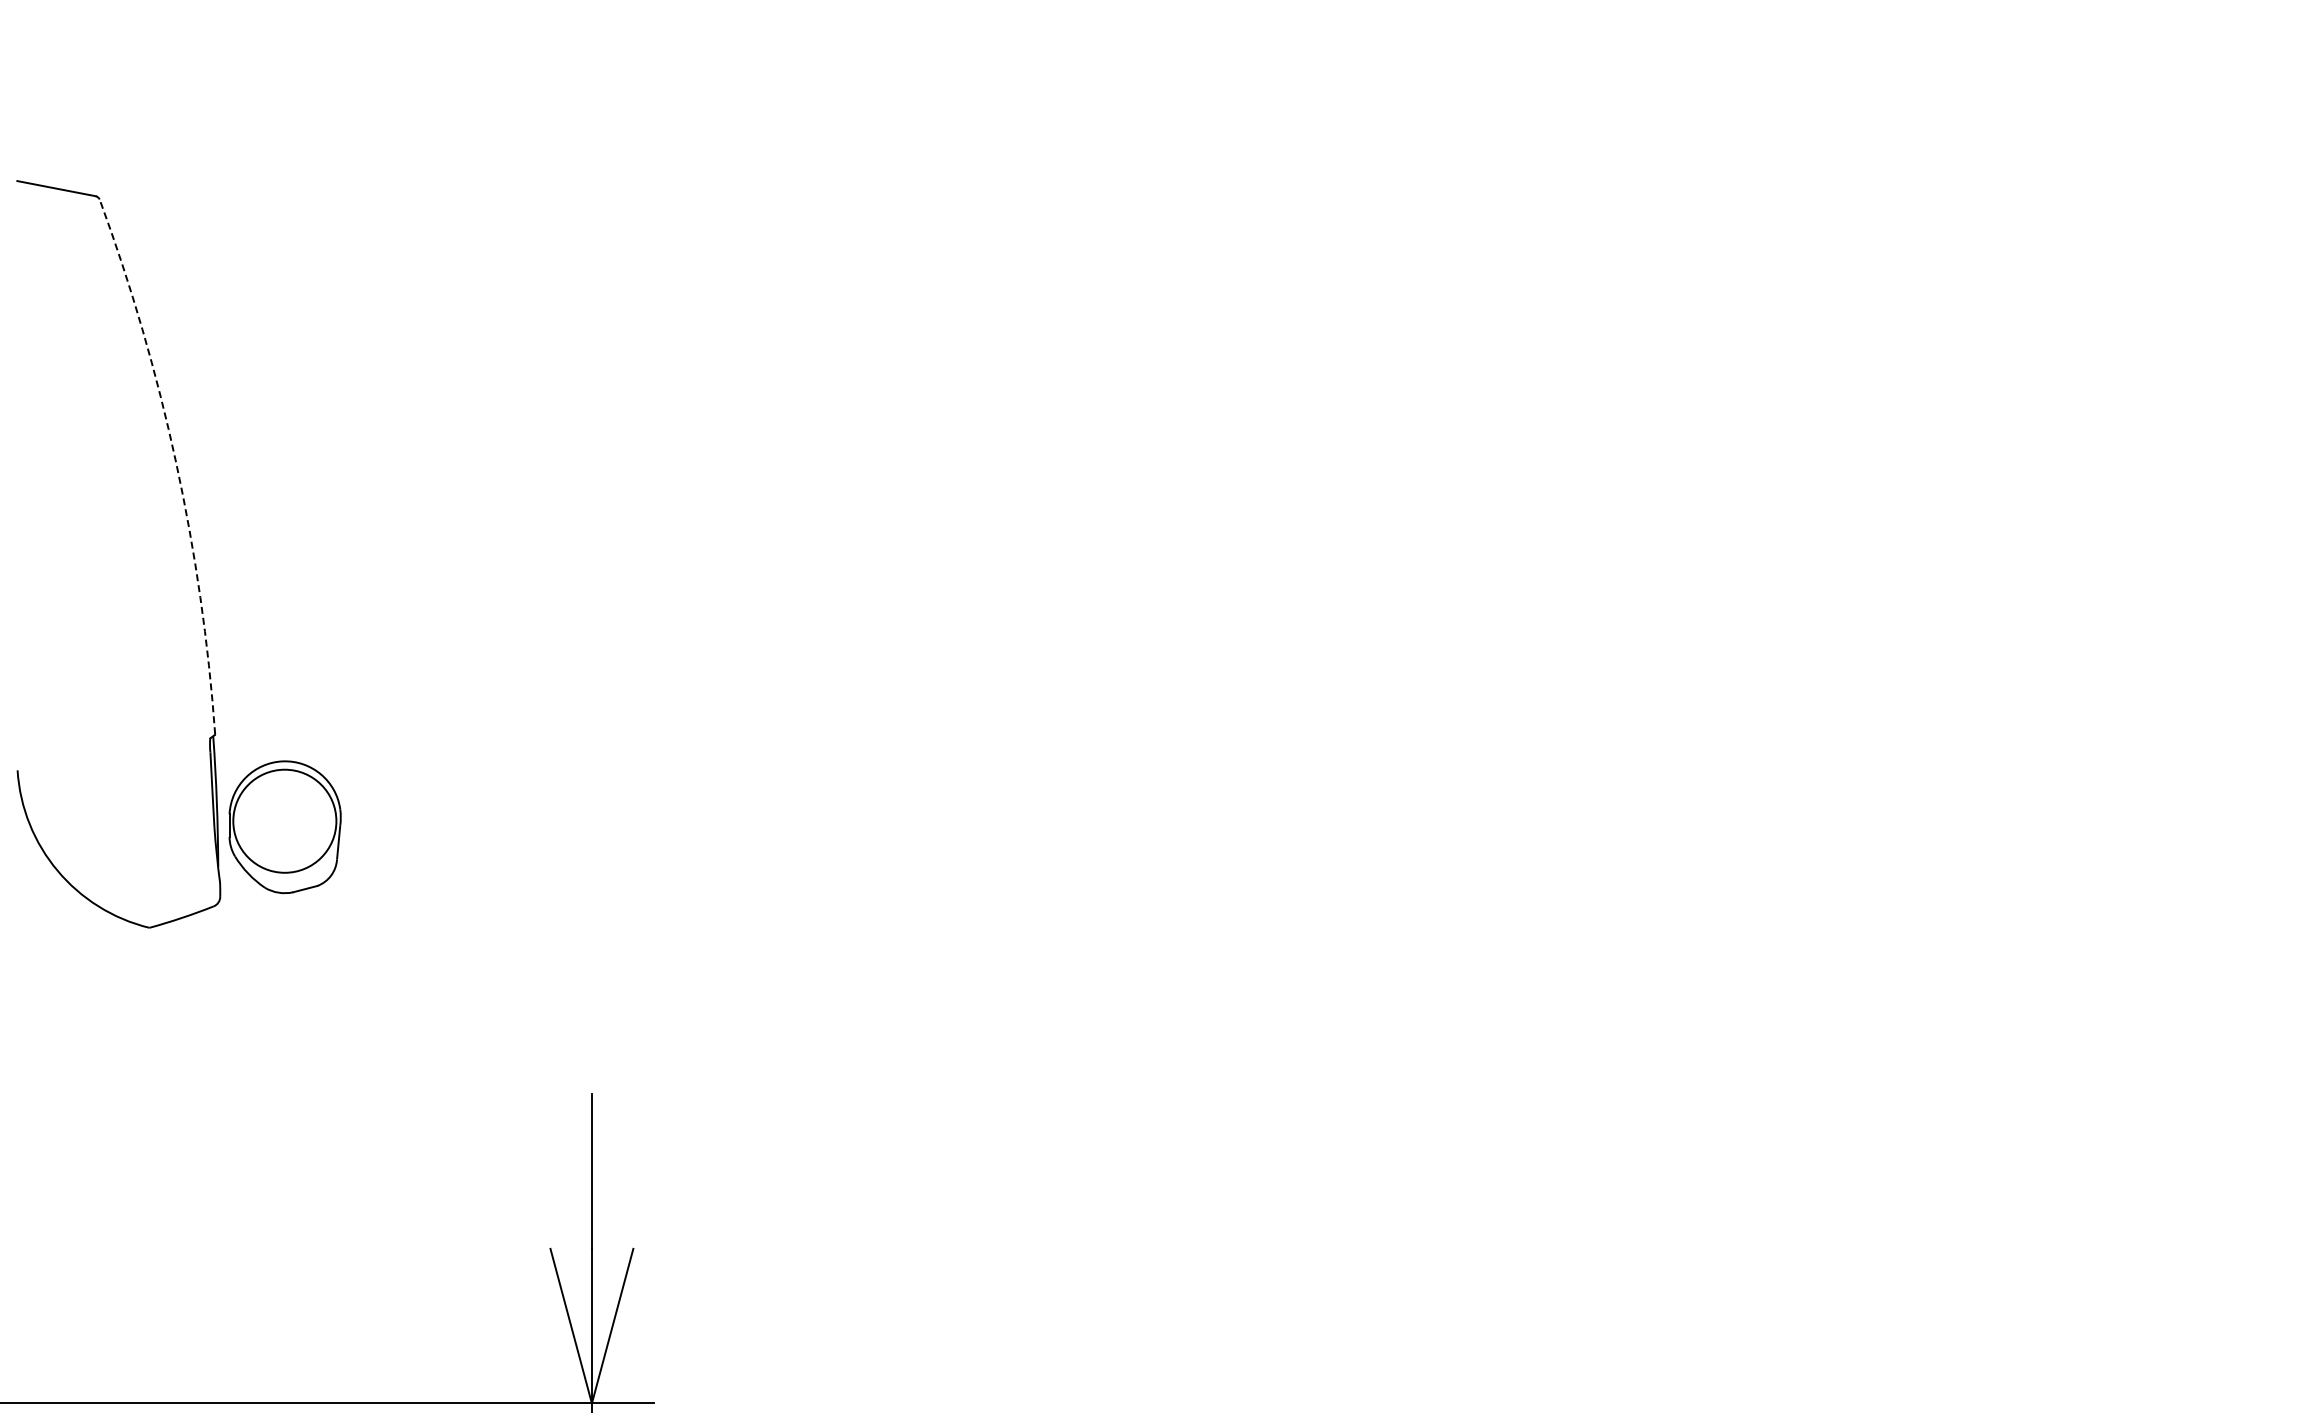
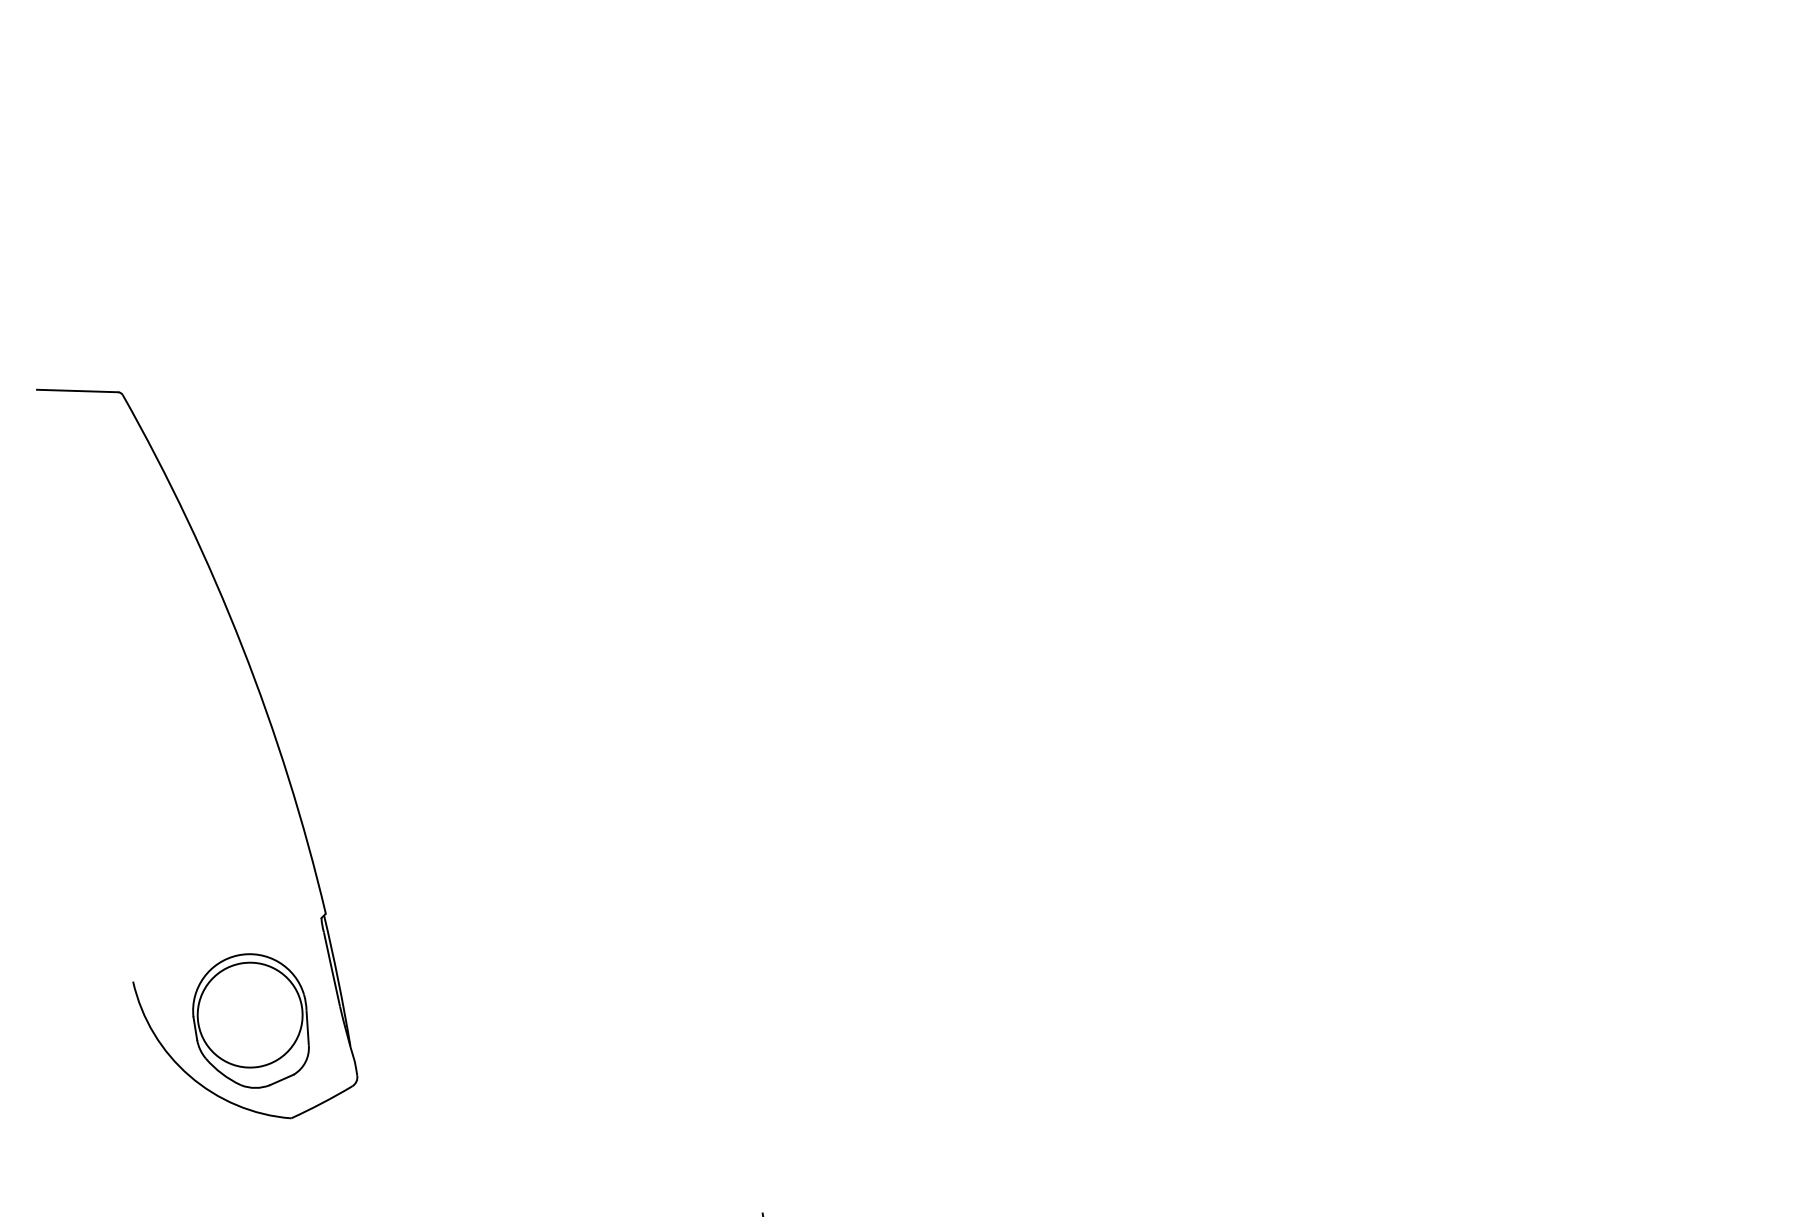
arc: (176, 462) -> (242, 646), dashed -> solid
part: (284, 827) -> (250, 1021), moved

